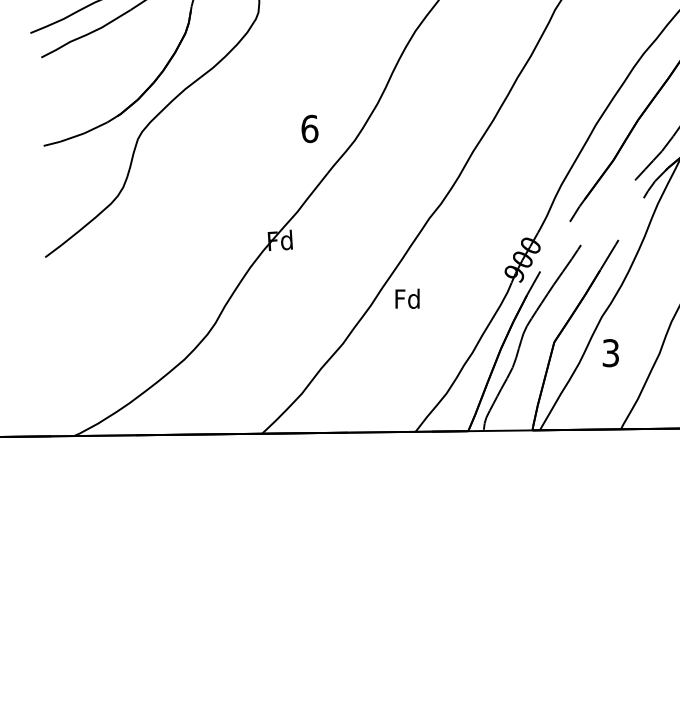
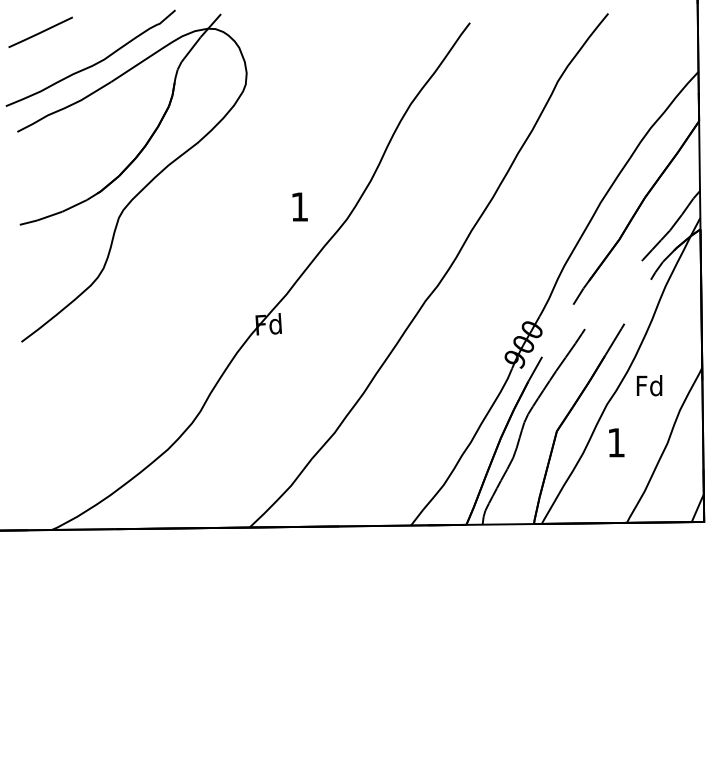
text: (309, 128) -> (299, 206), 6 -> 1
text: (407, 298) -> (649, 385), moved
text: (610, 352) -> (615, 442), 3 -> 1

